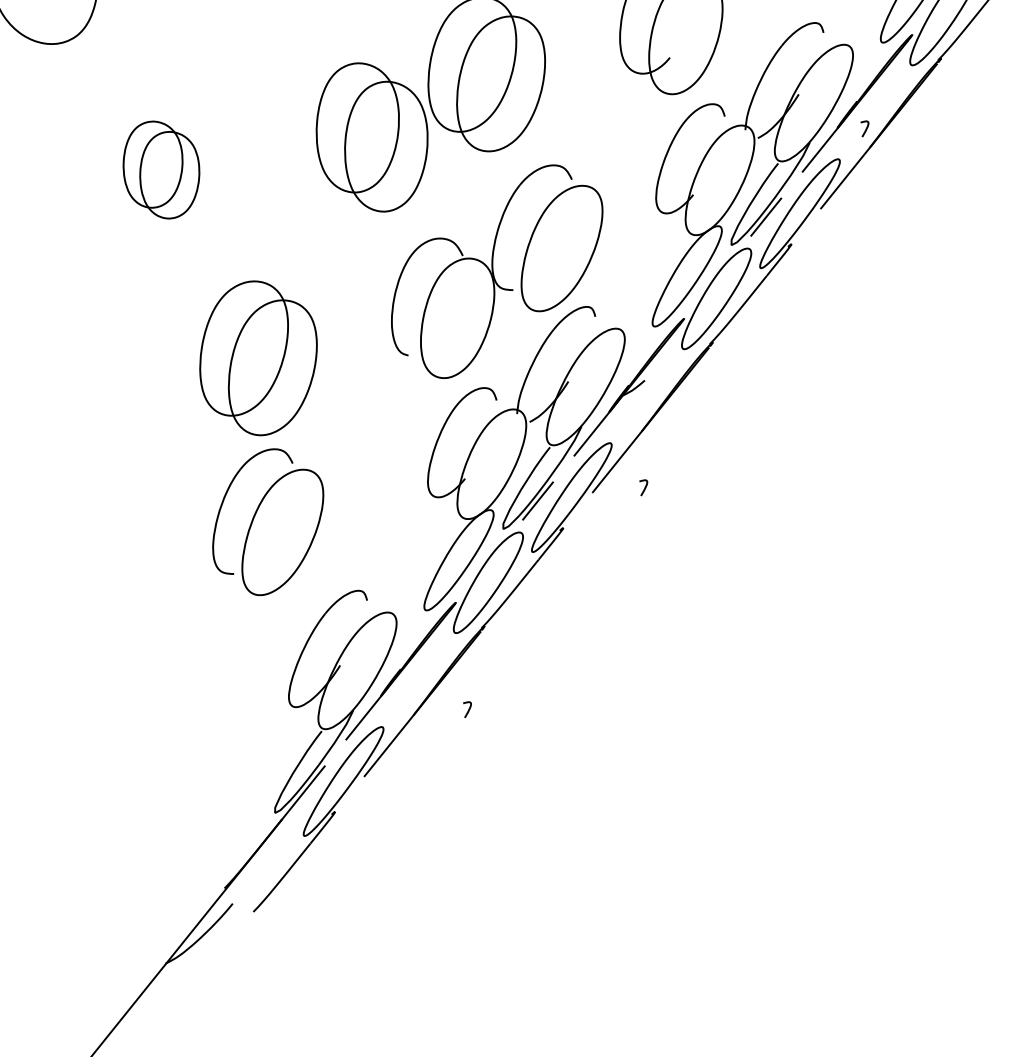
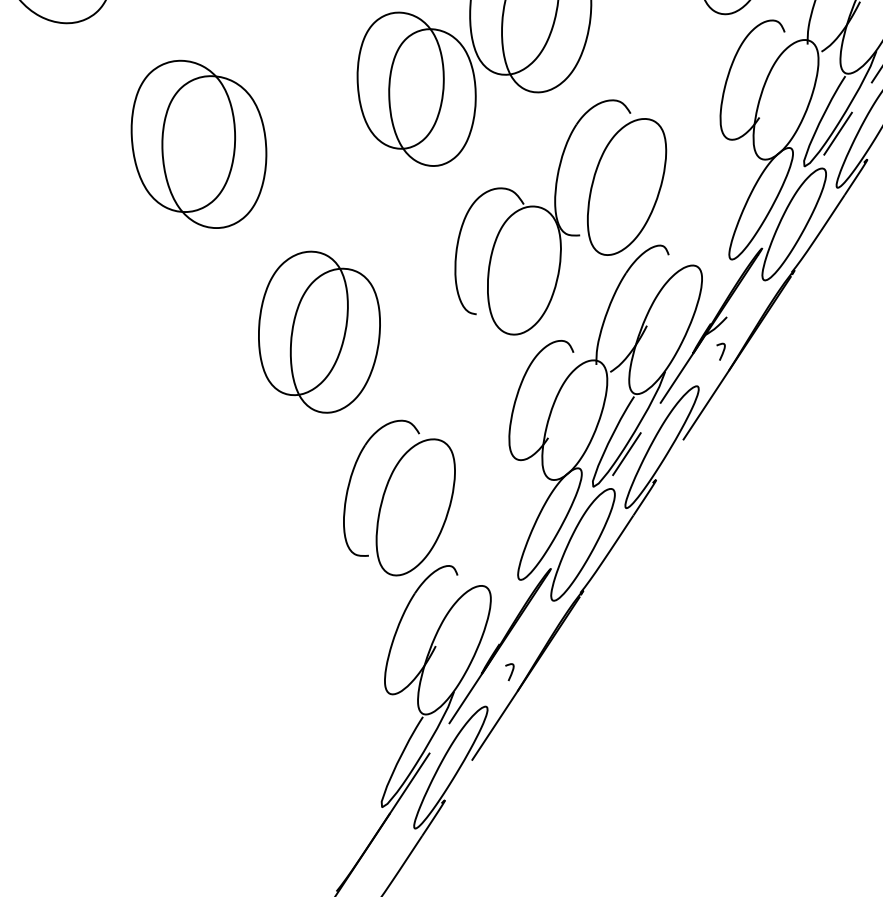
part: (161, 169) -> (199, 143), size x1.67
curve: (644, 487) -> (722, 351), moved
part: (268, 522) -> (399, 498), moved
curve: (468, 709) -> (511, 671), moved

